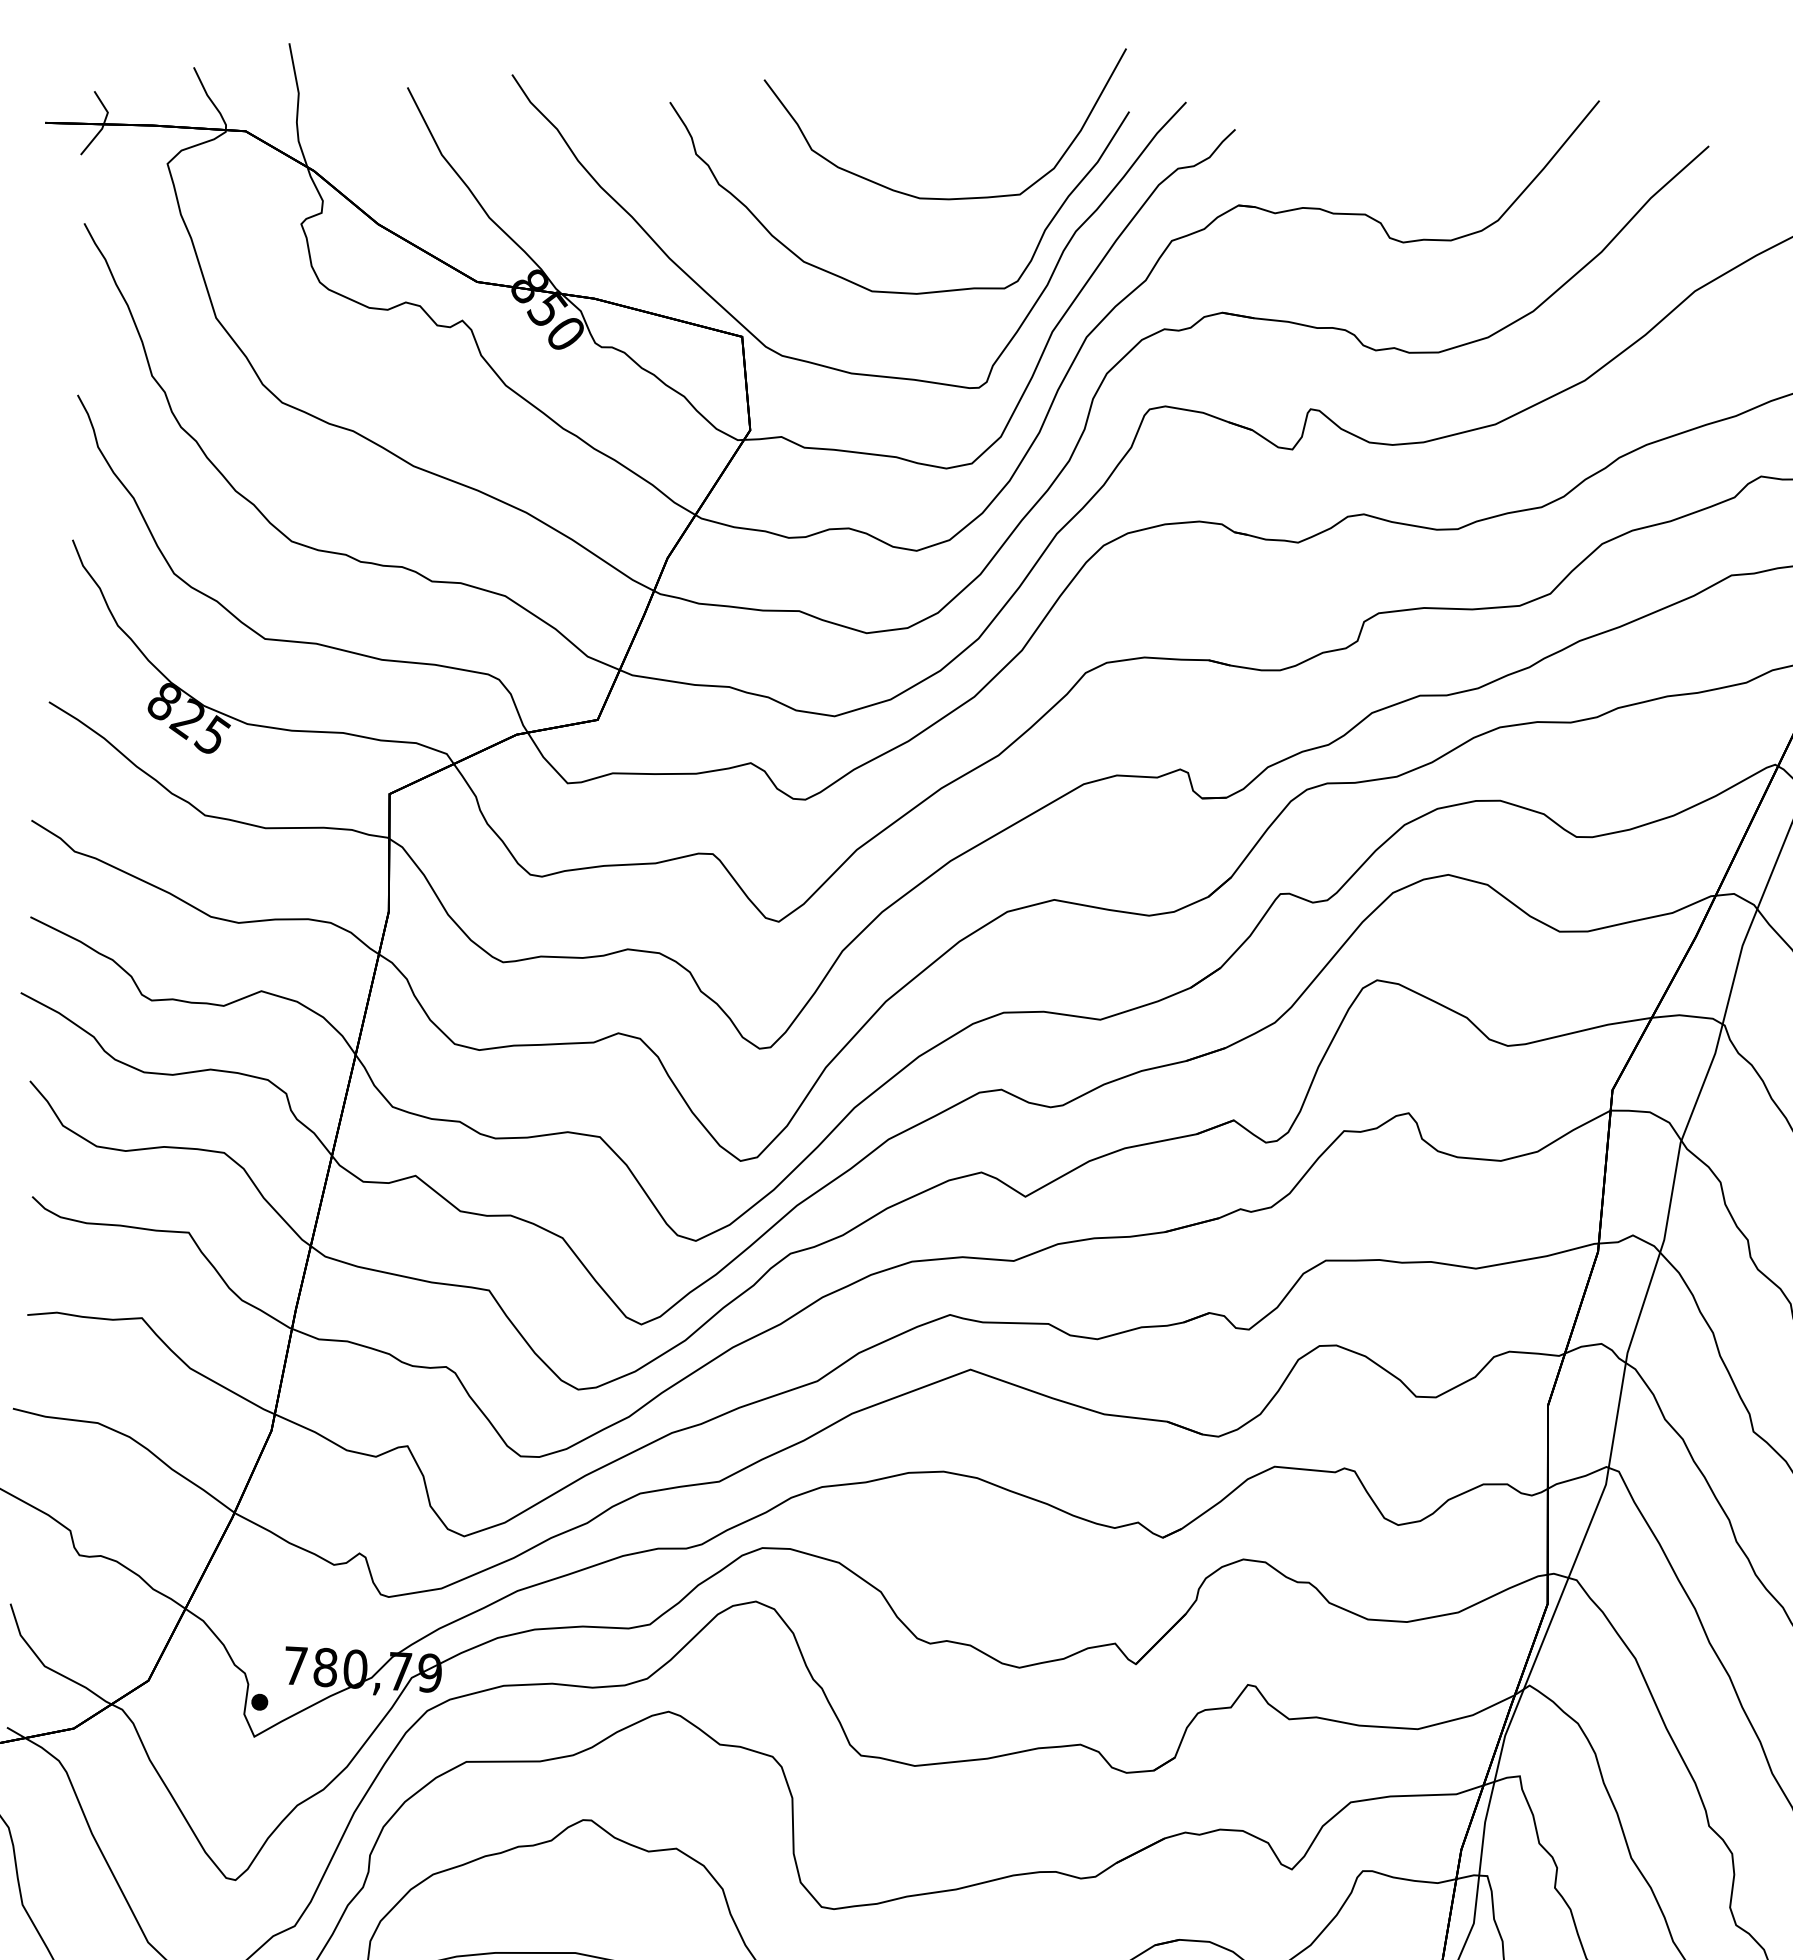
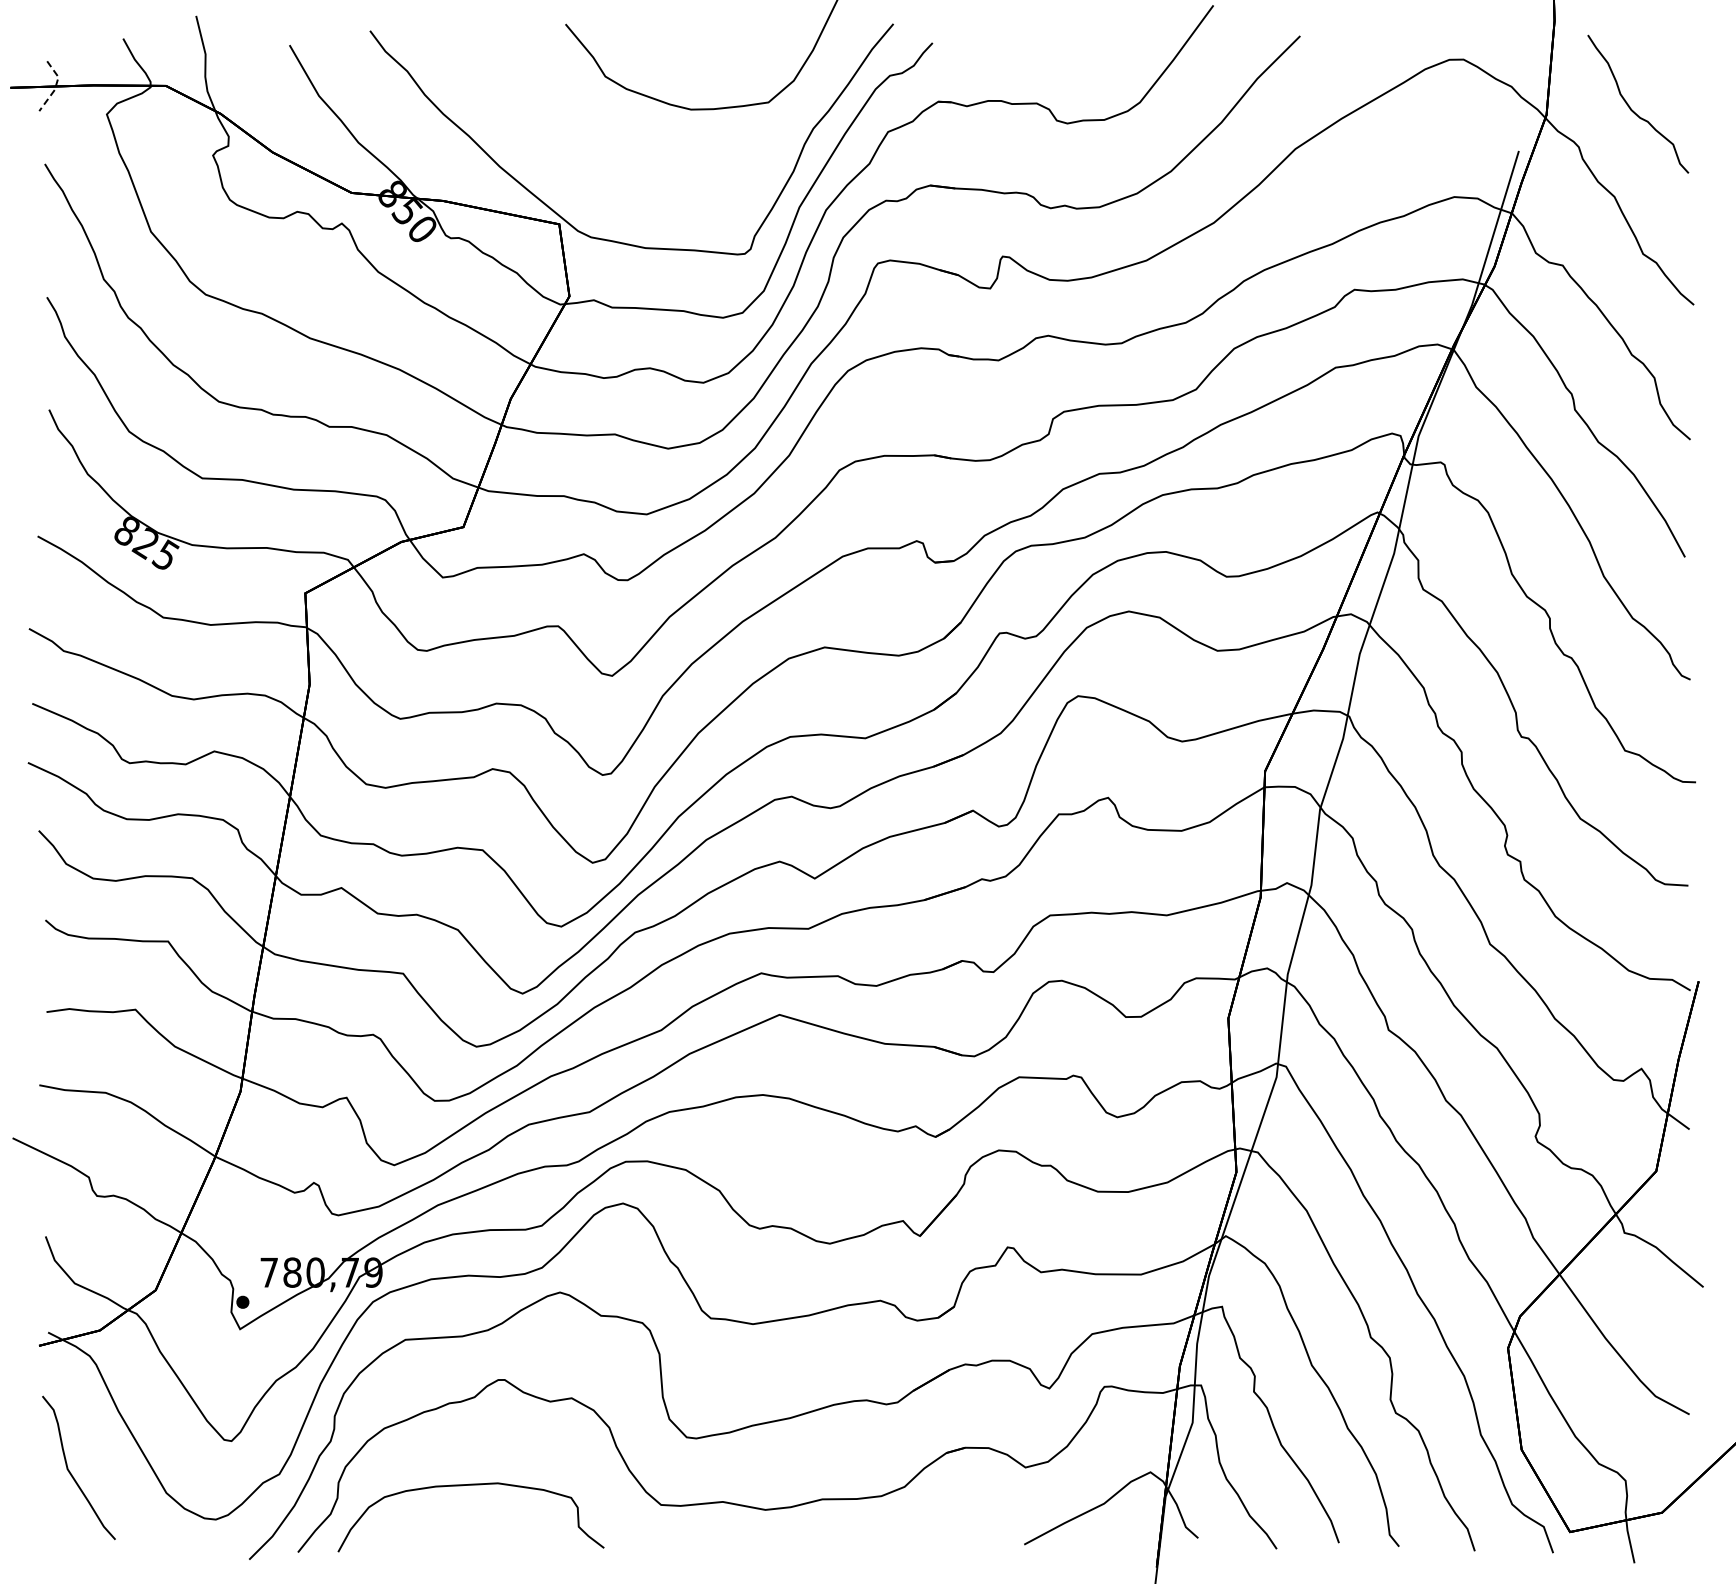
line: (103, 125) -> (55, 87), solid -> dashed
curve: (856, 282) -> (645, 177), removed

